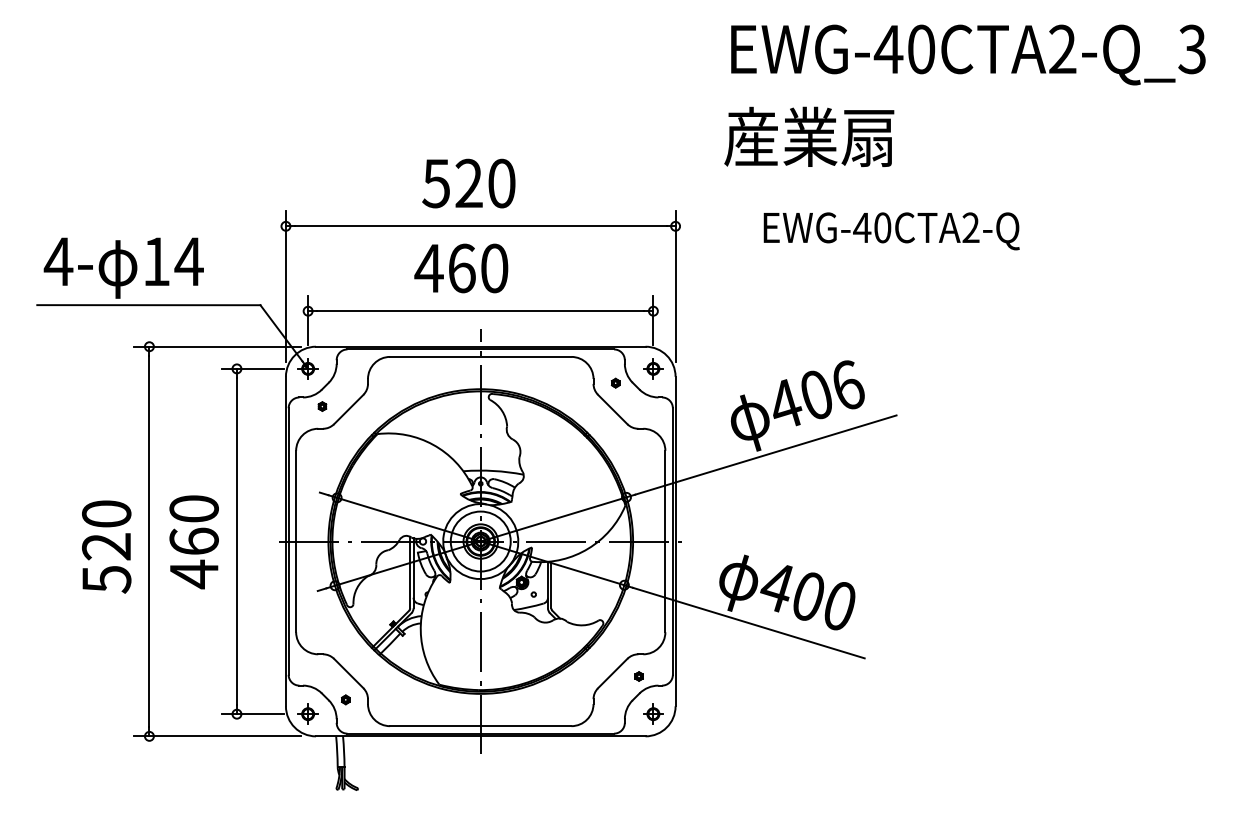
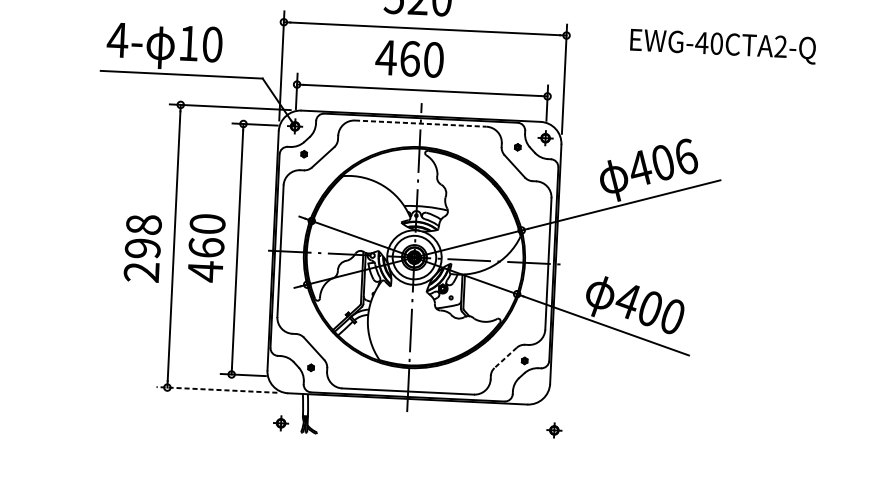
text: (188, 261) -> (211, 44), 14 -> 10
line: (480, 356) -> (420, 123), solid -> dashed
text: (106, 546) -> (142, 248), 520 -> 298
line: (612, 673) -> (505, 357), solid -> dashed
part: (307, 713) -> (280, 422), moved
part: (653, 713) -> (554, 429), moved
line: (217, 736) -> (216, 390), solid -> dashed

